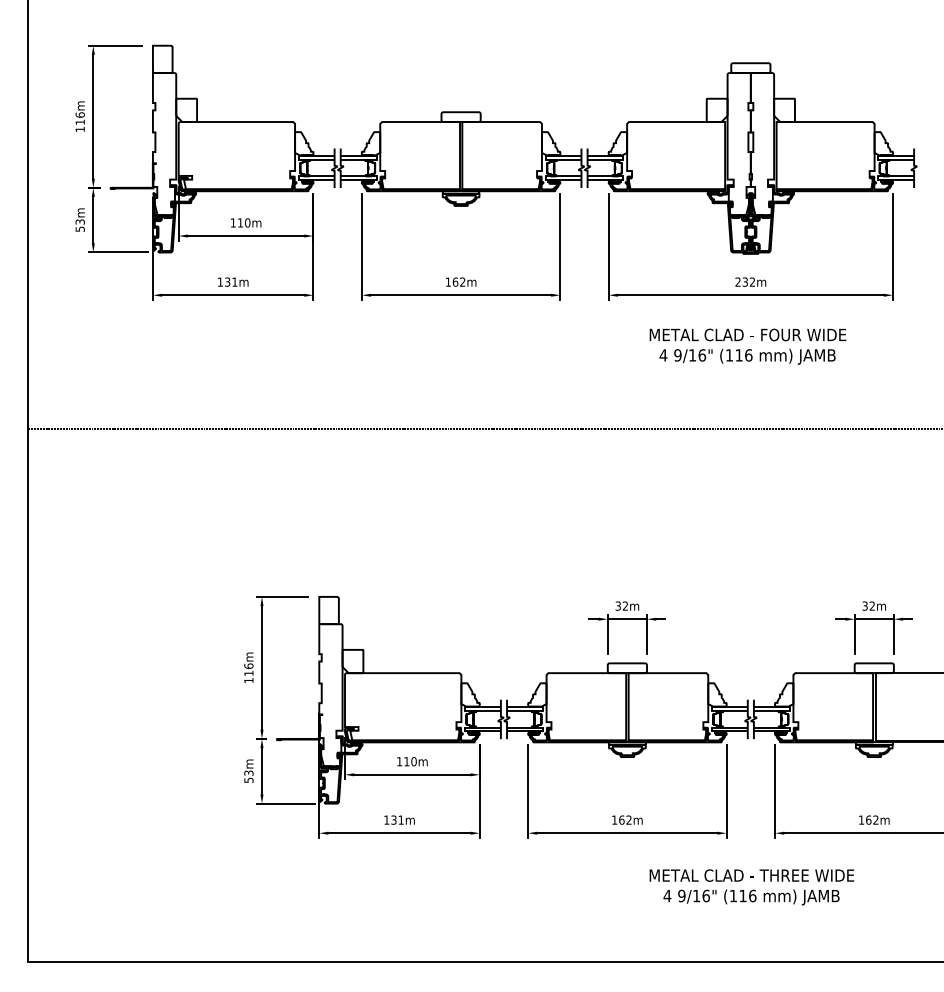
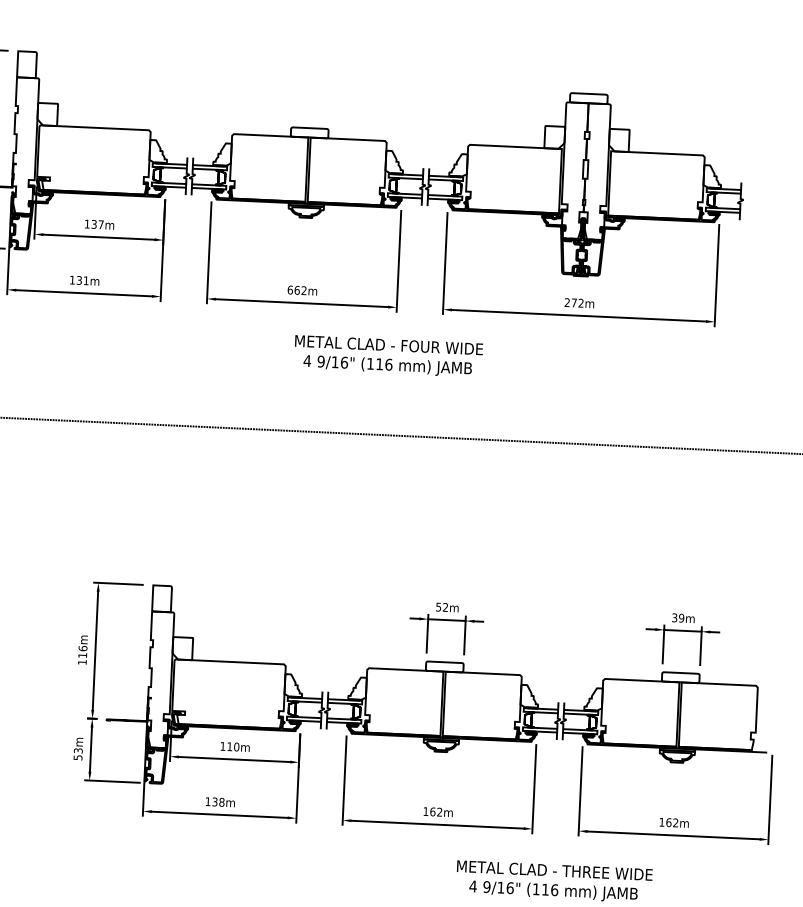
text: (243, 222) -> (97, 224), 110m -> 137m
text: (448, 281) -> (290, 289), 162m -> 662m
text: (744, 281) -> (573, 302), 232m -> 272m
text: (747, 346) -> (388, 356), moved
text: (618, 605) -> (438, 606), 32m -> 52m
text: (872, 605) -> (681, 617), 32m -> 39m
text: (400, 819) -> (221, 801), 131m -> 138m

